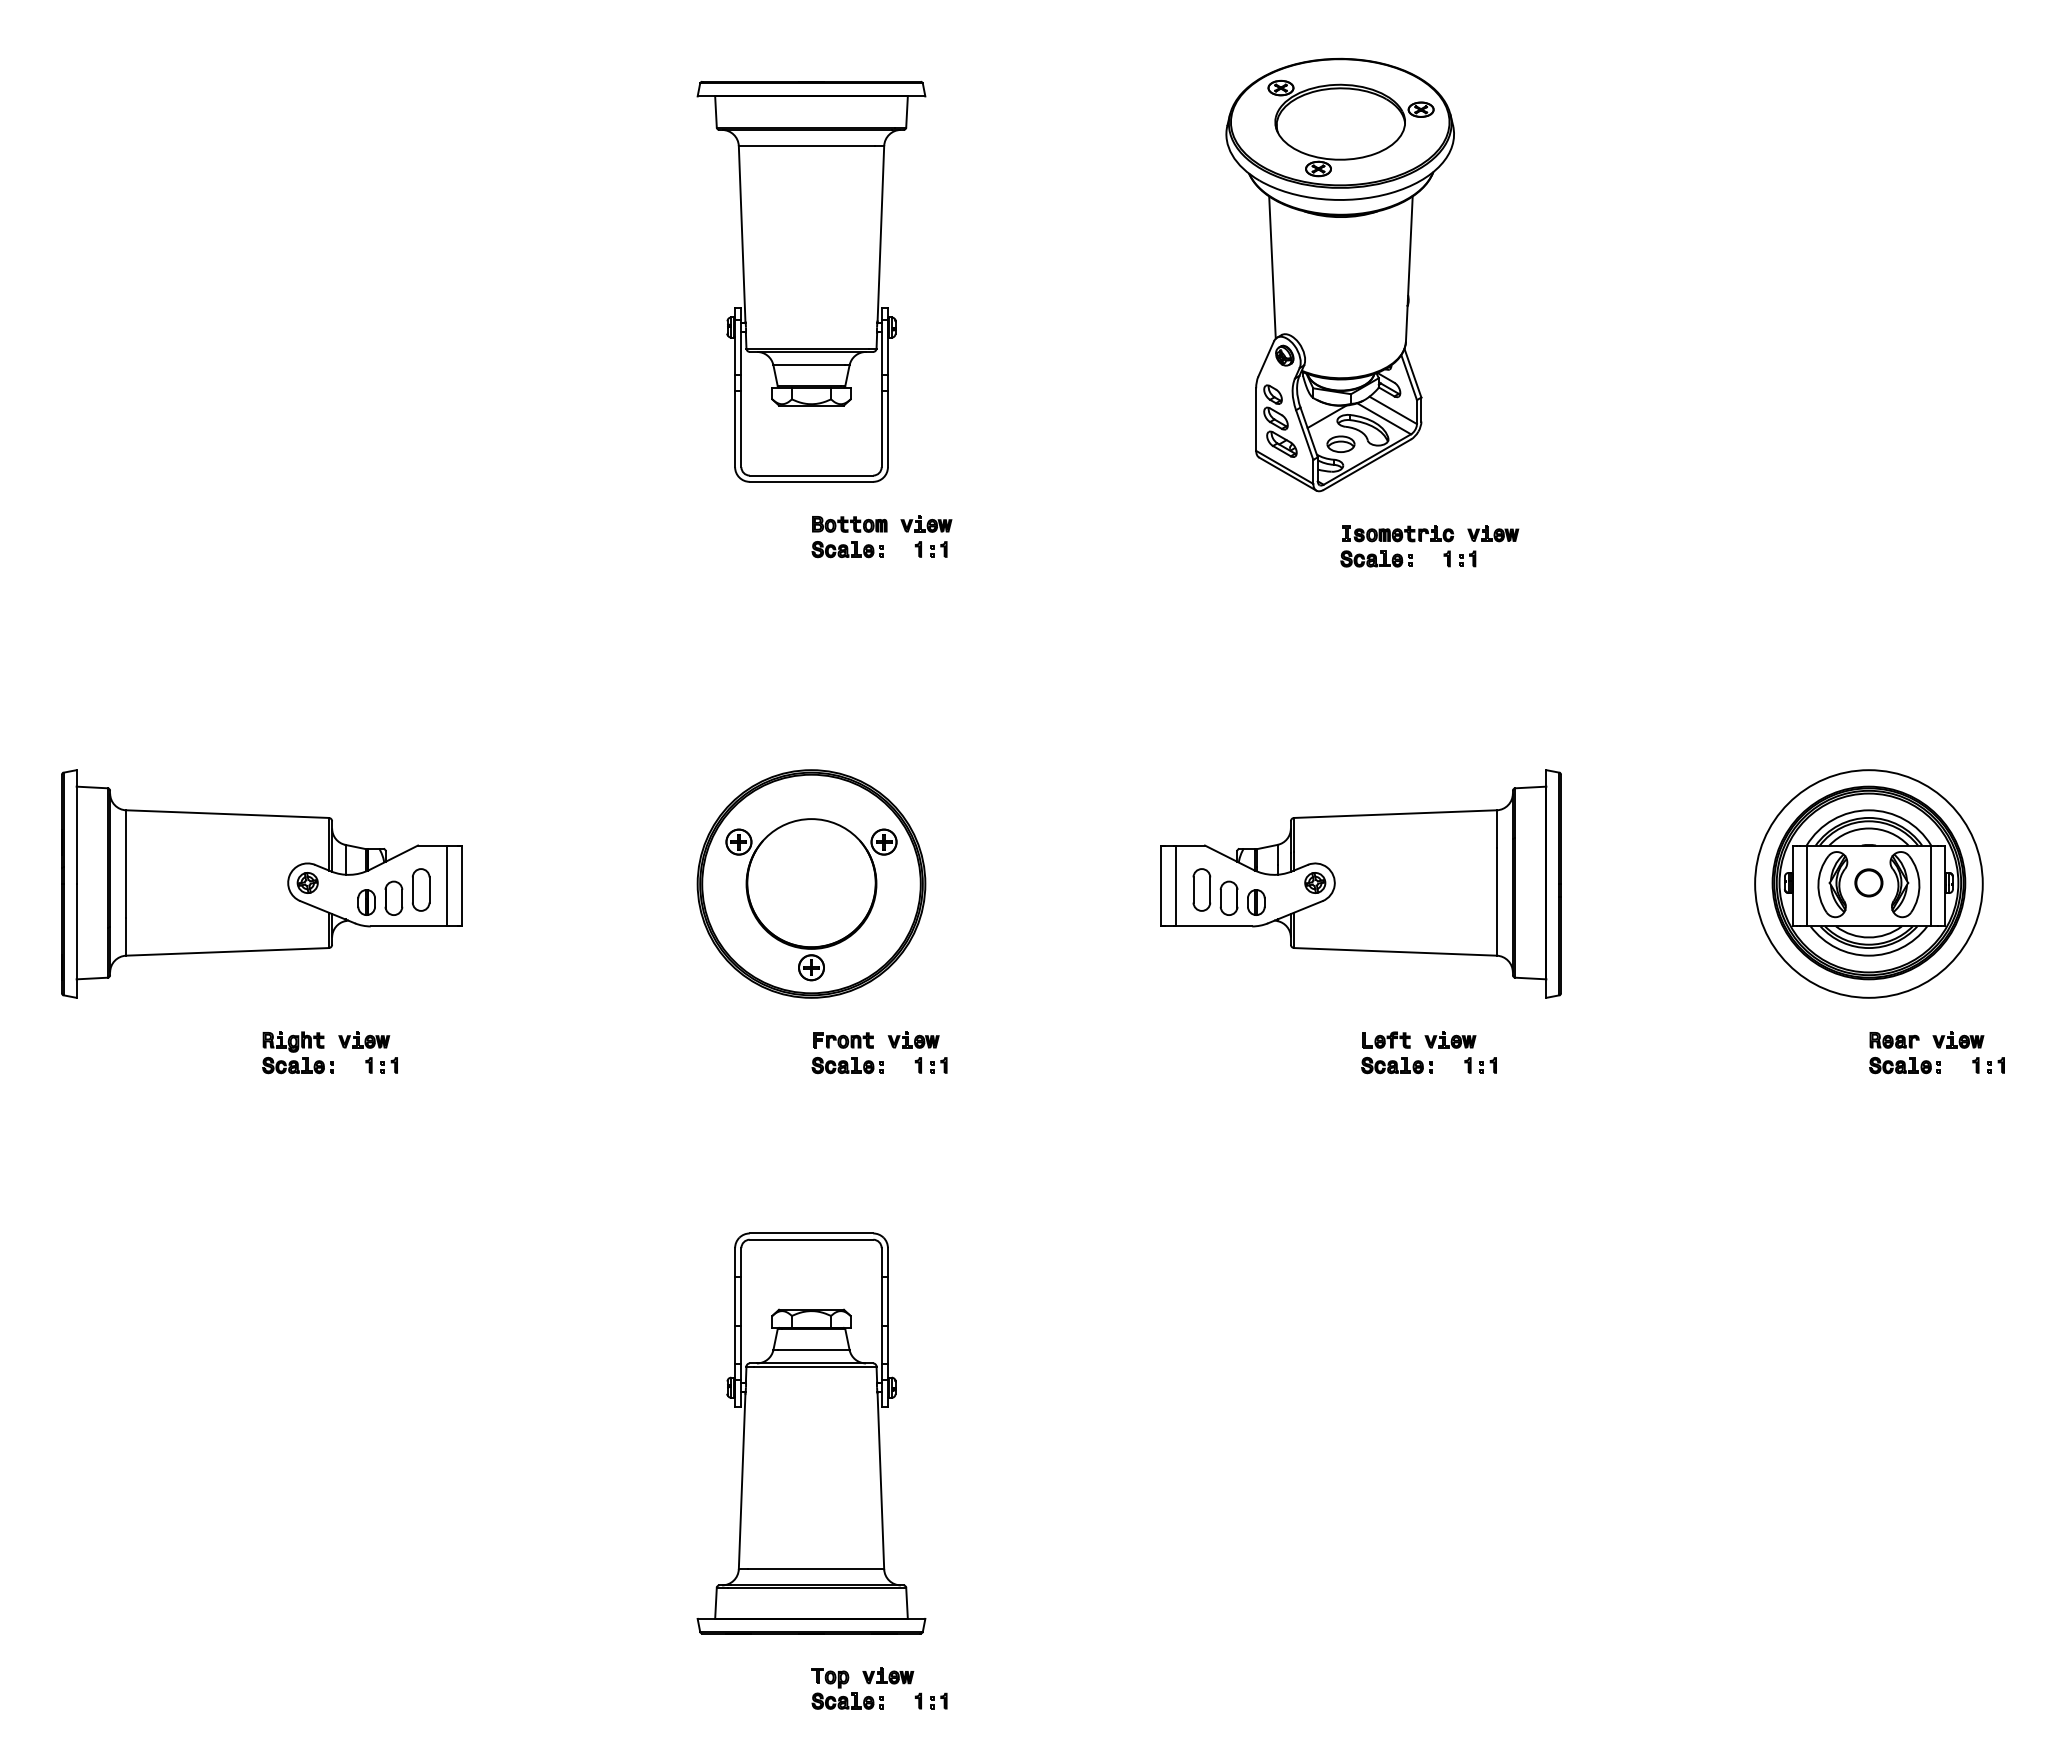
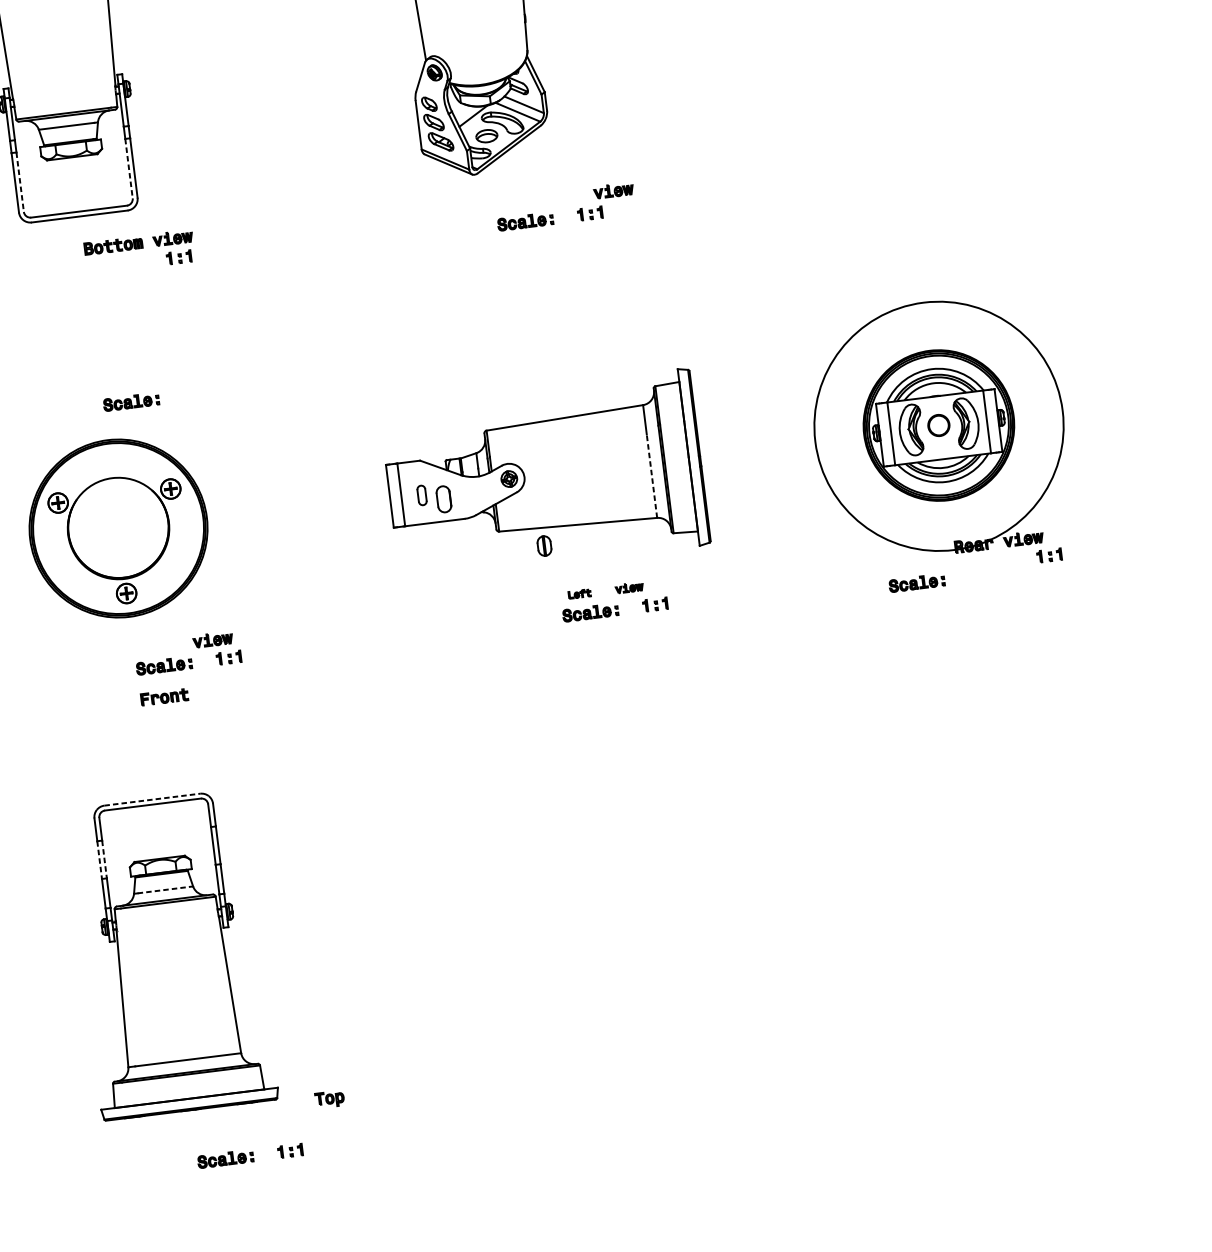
line: (741, 429) -> (20, 182), solid -> dashed
line: (881, 429) -> (128, 169), solid -> dashed
part: (1397, 533) -> (539, 199), removed
part: (847, 549) -> (131, 402), moved
circle: (1868, 883) -> (938, 426), size x1.4
part: (1201, 889) -> (421, 495), size x0.6
line: (1496, 901) -> (651, 475), solid -> dashed
part: (1256, 902) -> (544, 545), moved
part: (1386, 1039) -> (579, 593), size x0.6
part: (1450, 1039) -> (629, 587), size x0.7
part: (843, 1040) -> (164, 697), moved
part: (1904, 1065) -> (916, 583), moved
line: (811, 1233) -> (152, 799), solid -> dashed
line: (735, 1302) -> (100, 860), solid -> dashed
line: (741, 1302) -> (104, 860), solid -> dashed
line: (813, 1350) -> (165, 890), solid -> dashed
part: (888, 1675) -> (254, 1135), removed
part: (830, 1678) -> (329, 1099), moved

